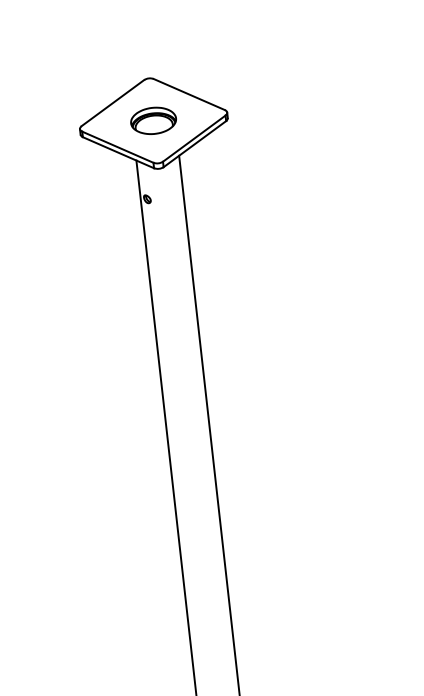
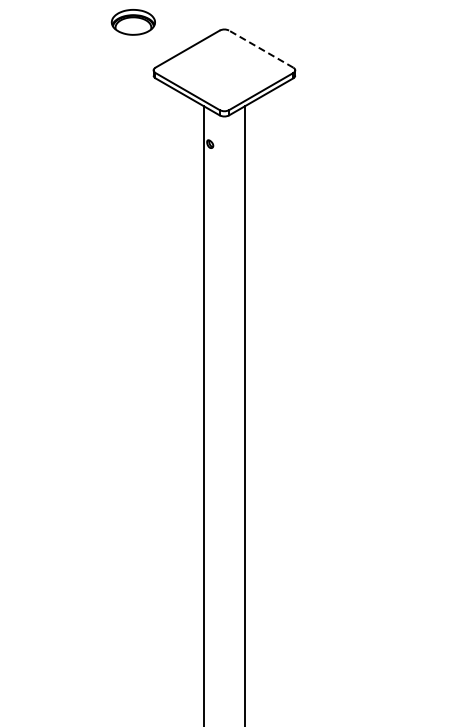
line: (188, 93) -> (260, 48), solid -> dashed
part: (152, 121) -> (132, 22), moved

